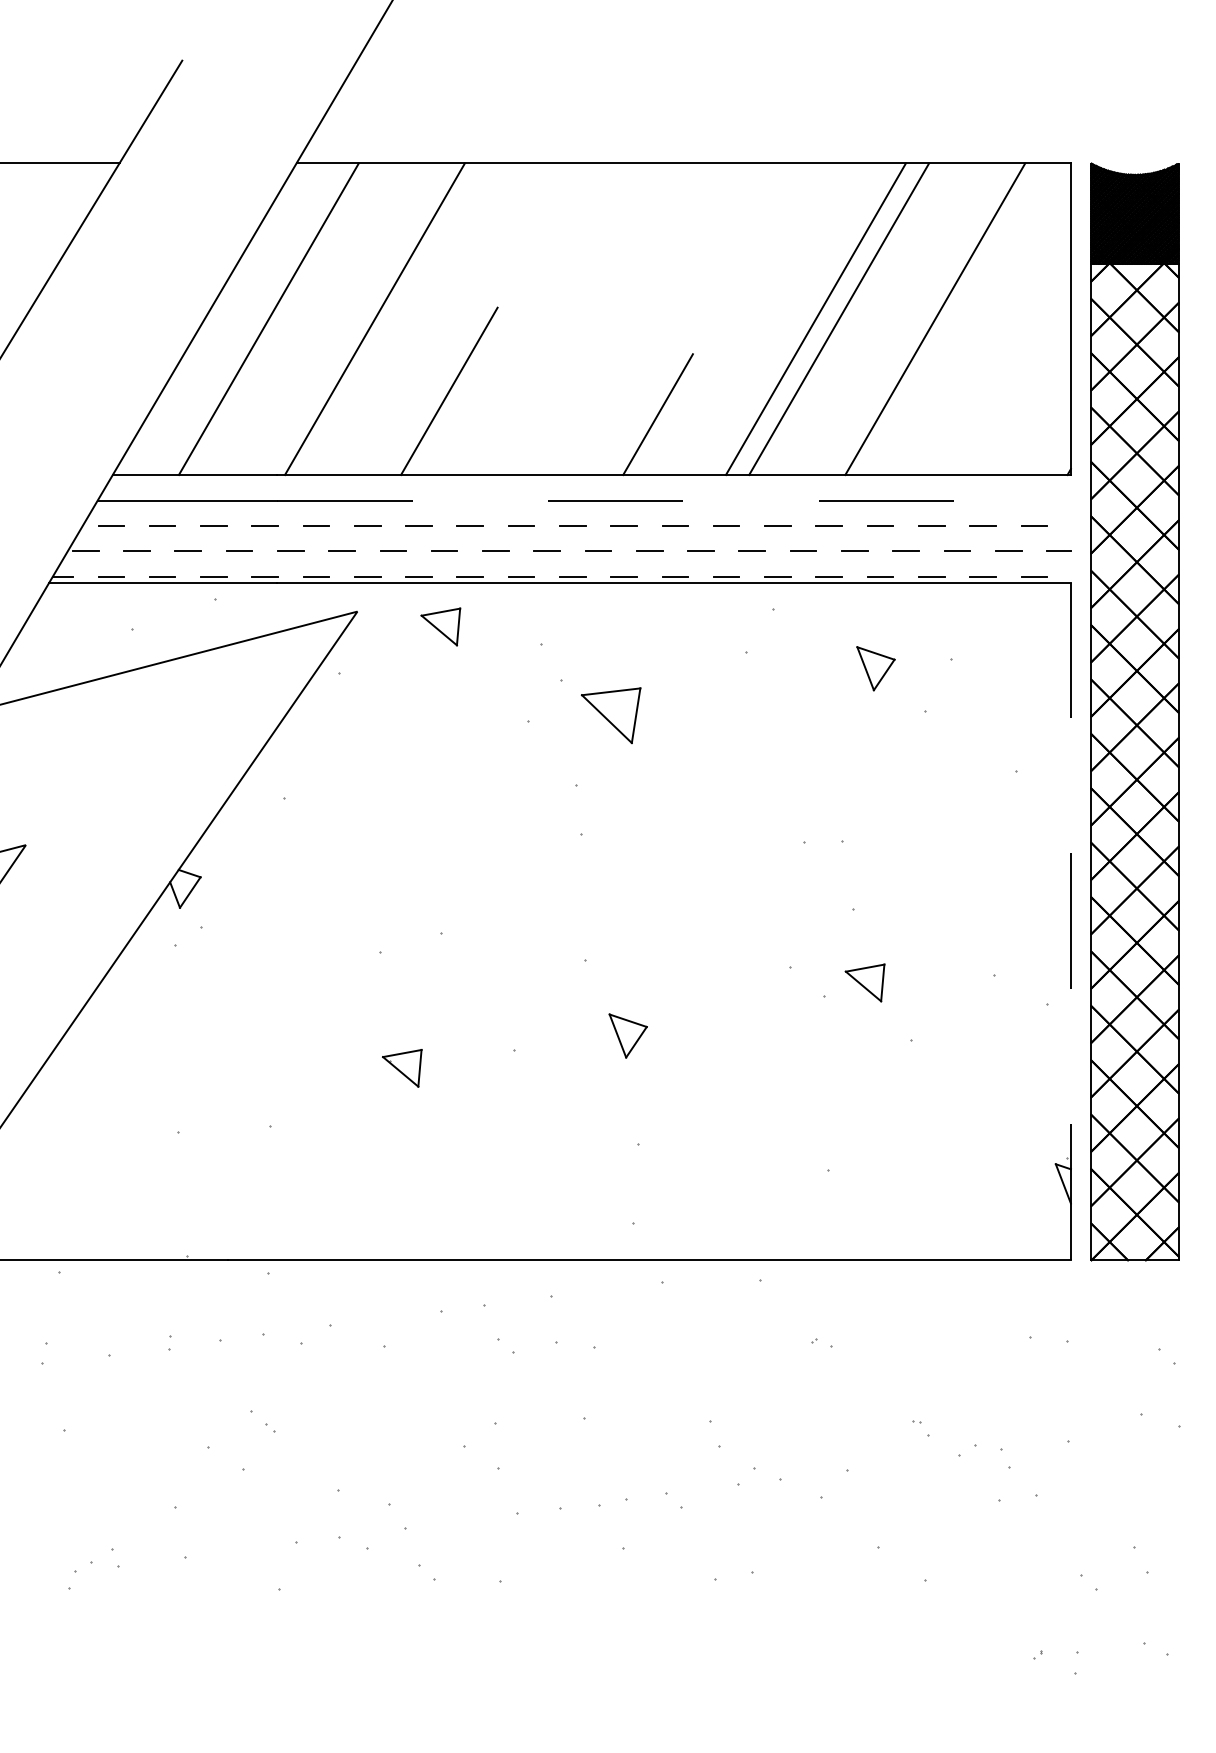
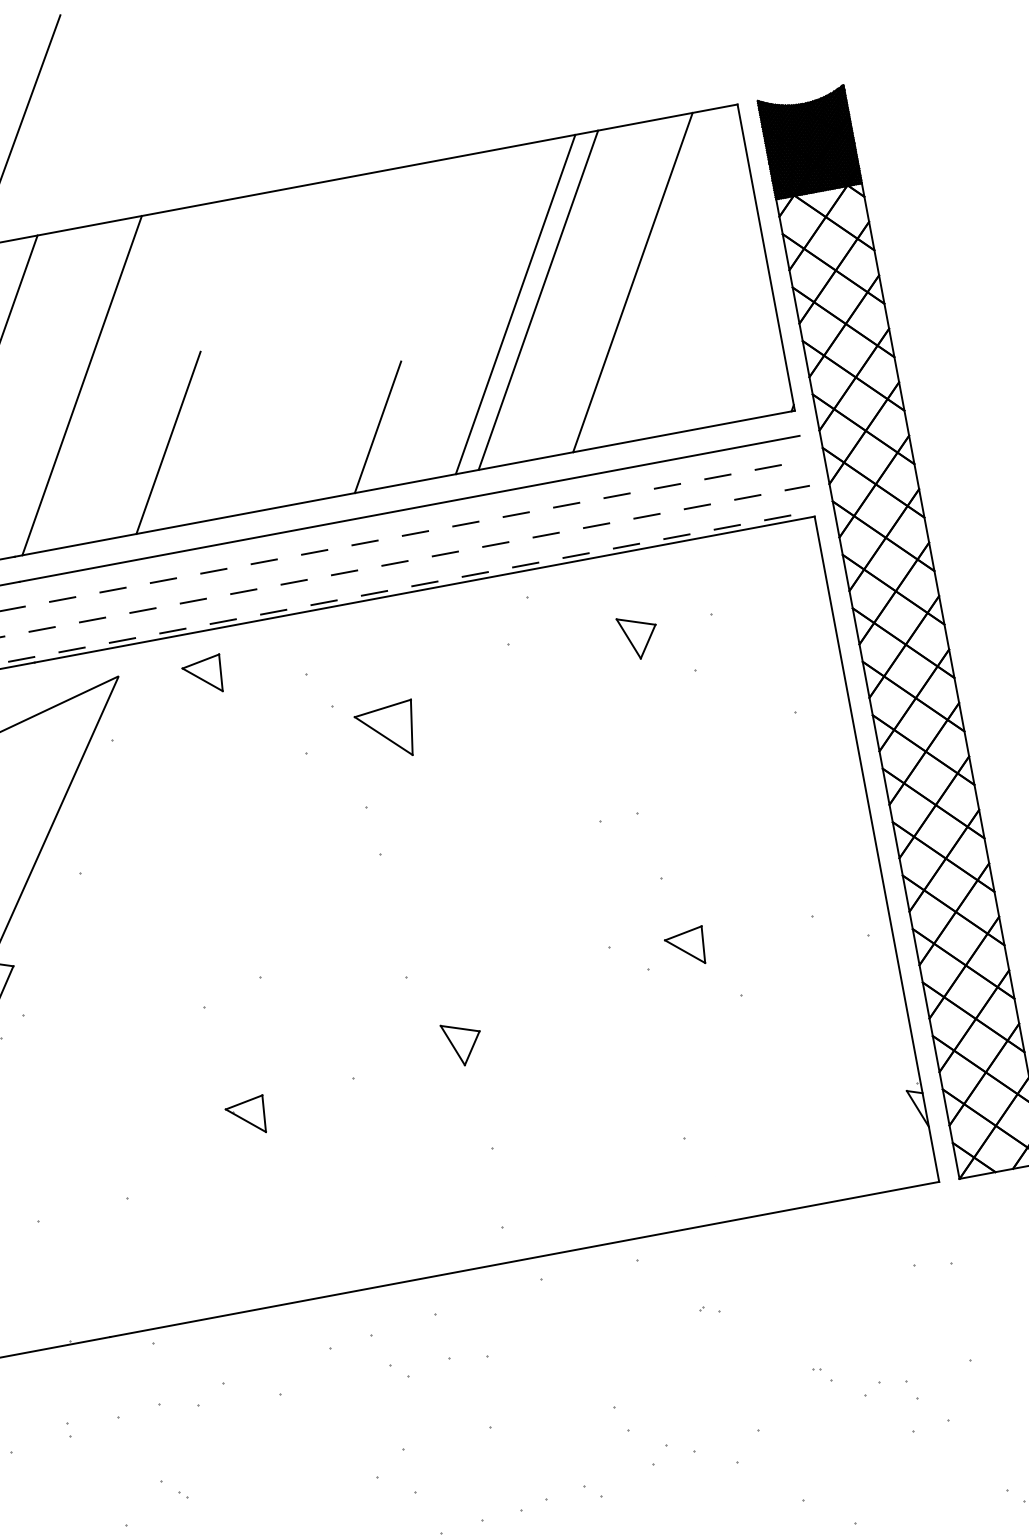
line: (674, 500) -> (409, 508), dashed -> solid
line: (1070, 921) -> (876, 849), dashed -> solid

